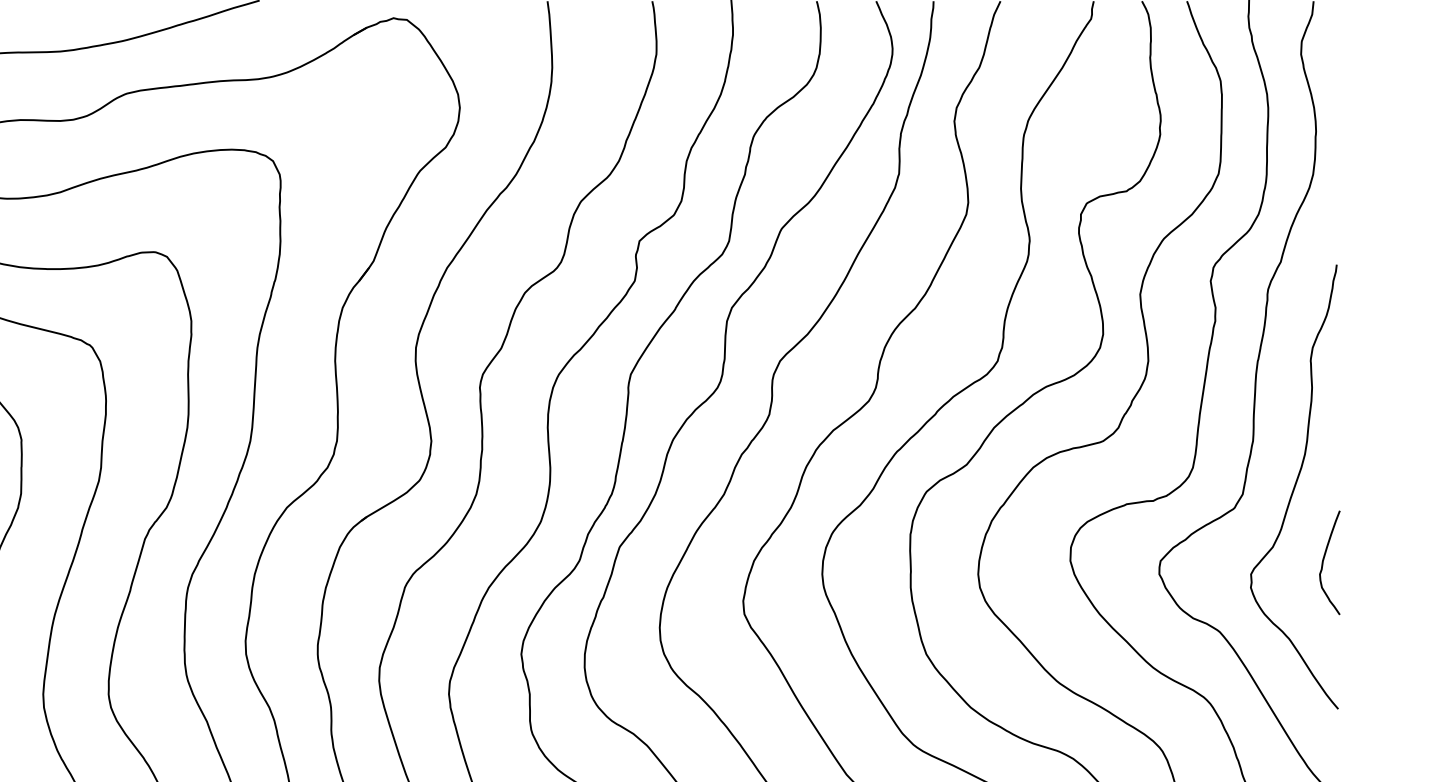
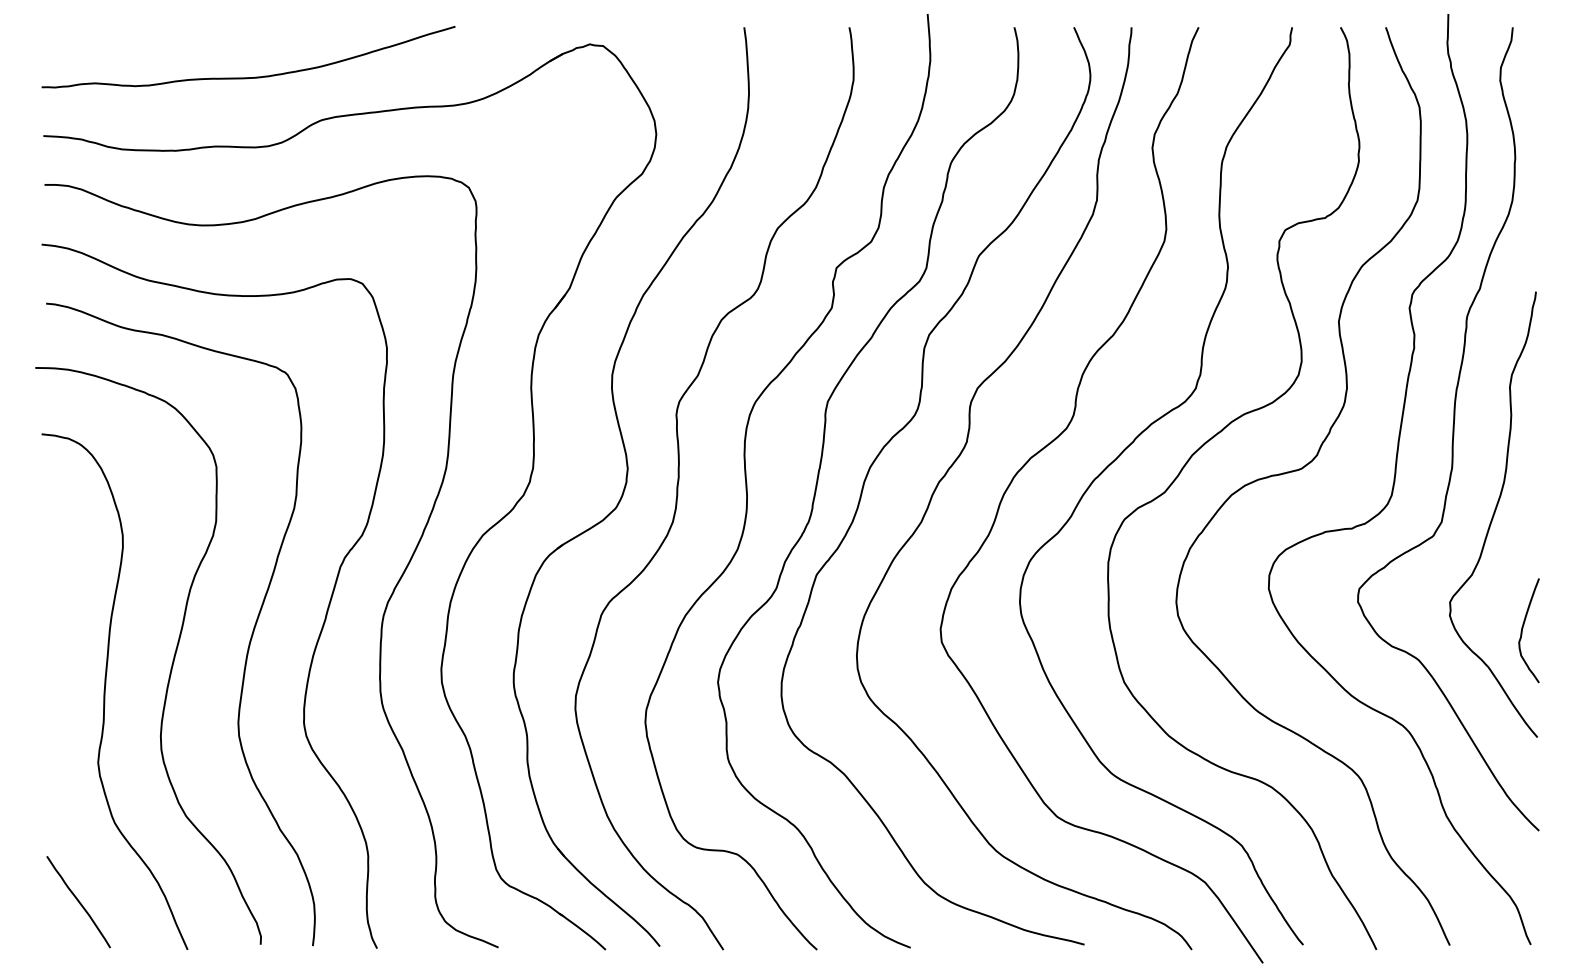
curve: (1324, 560) -> (1523, 628), moved

